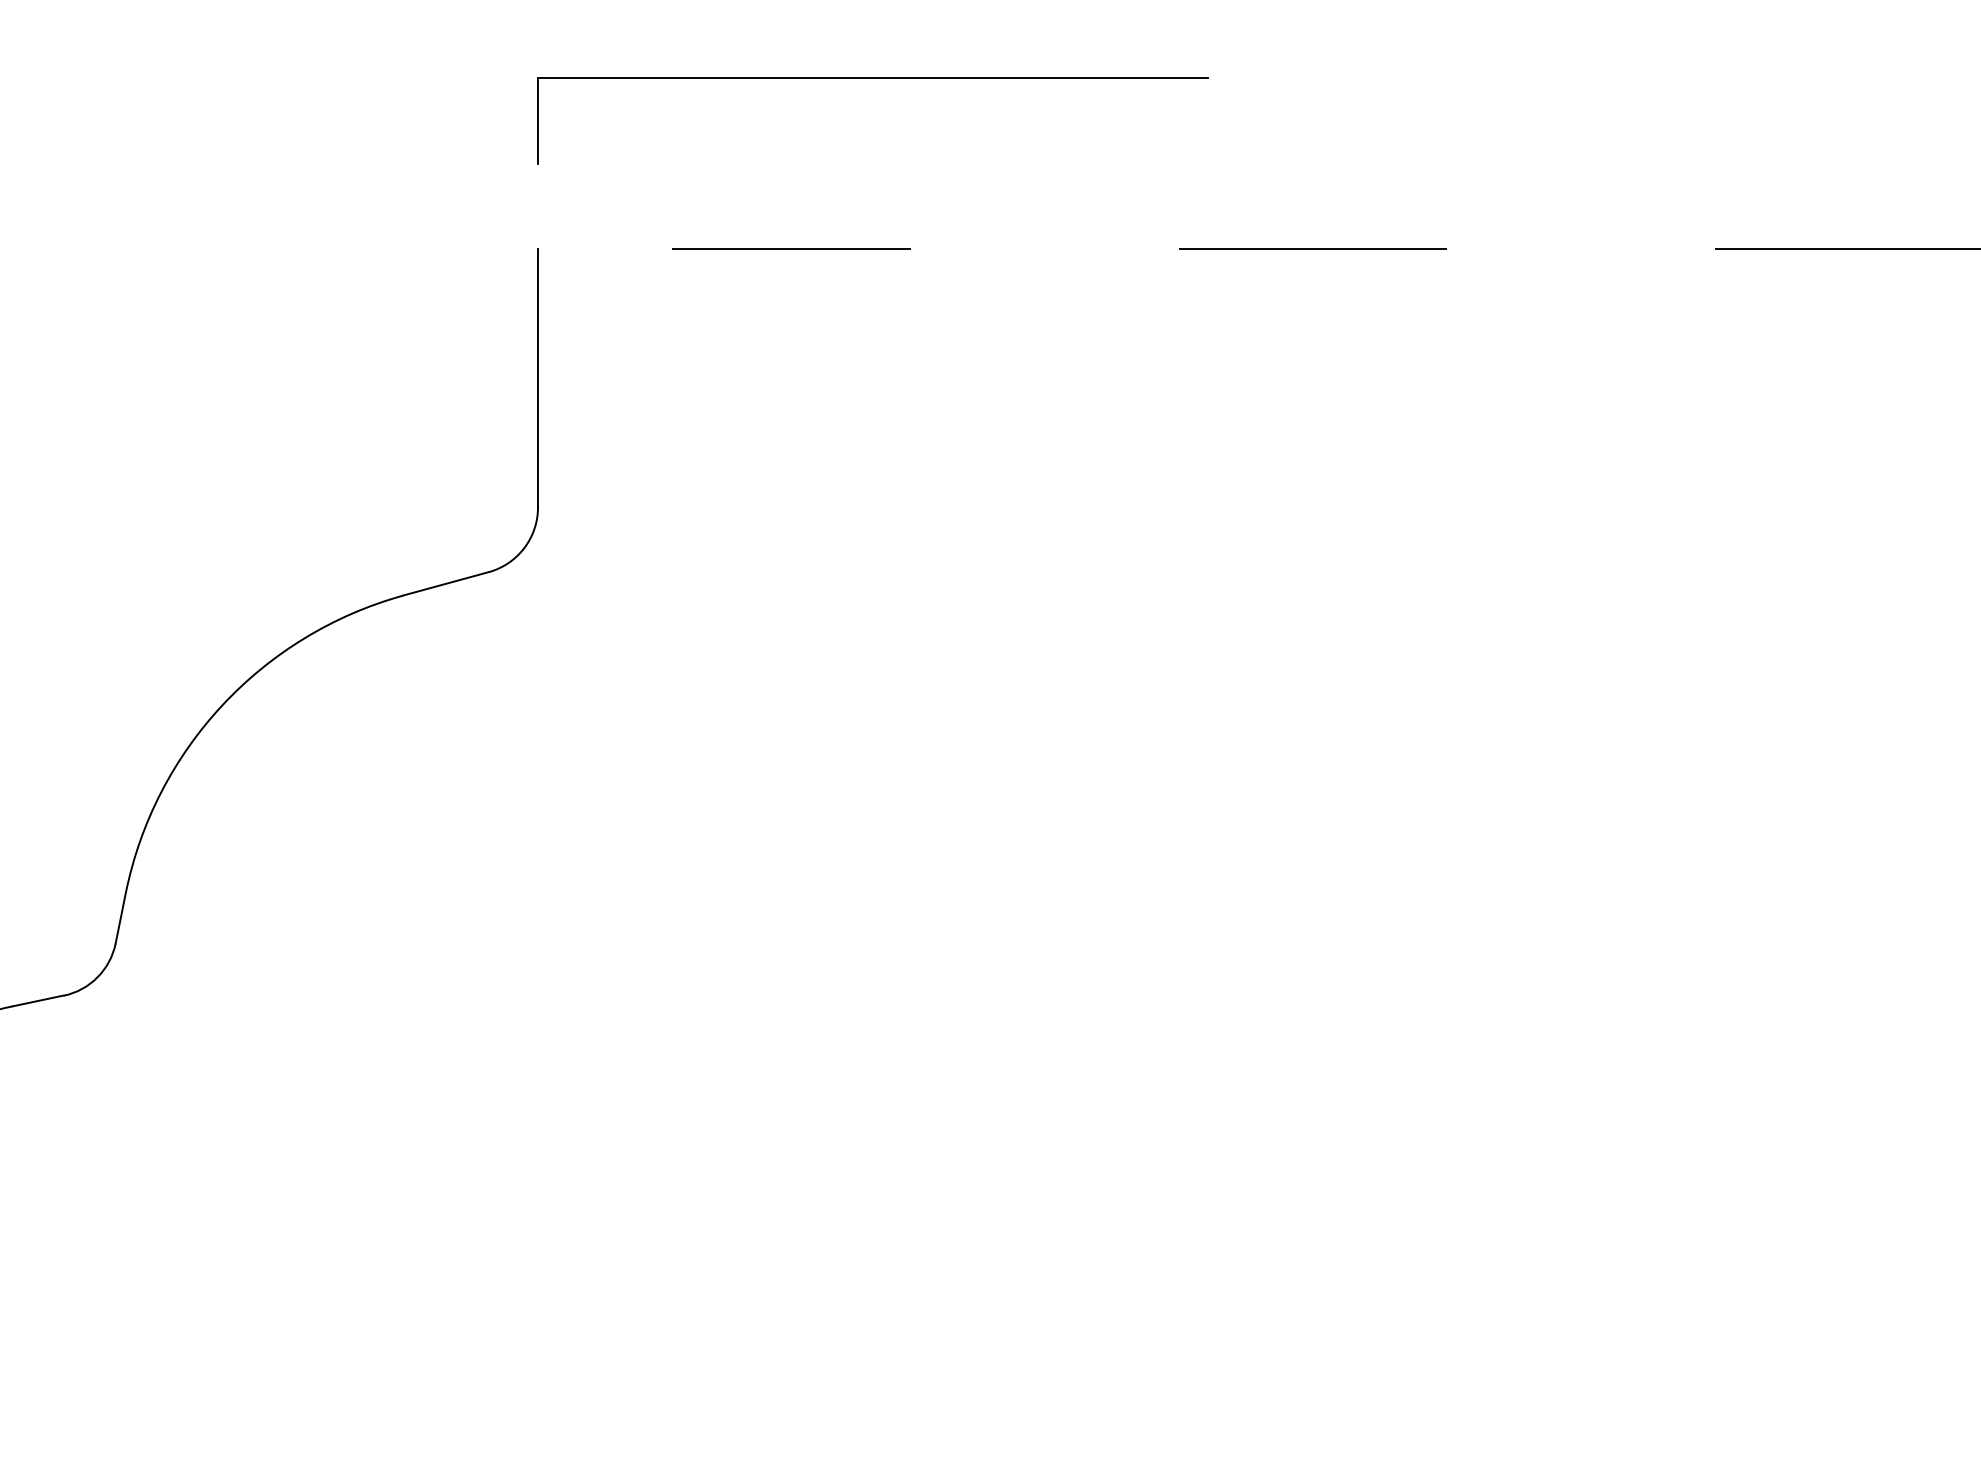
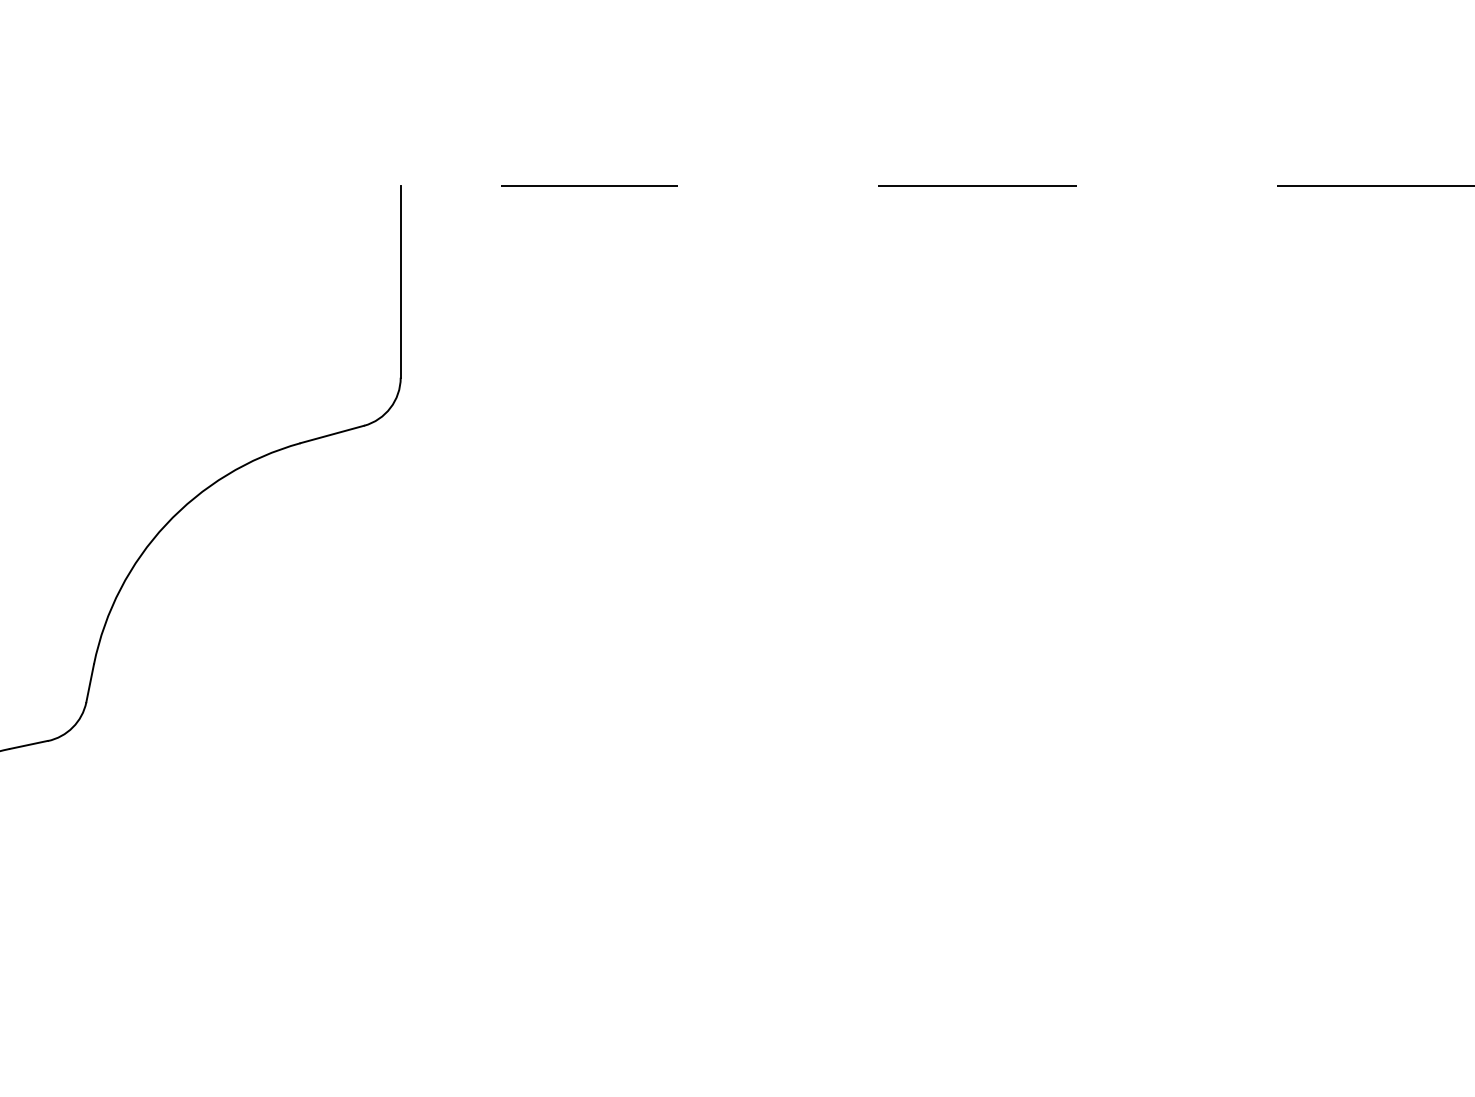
part: (872, 78) -> (649, 58), removed

